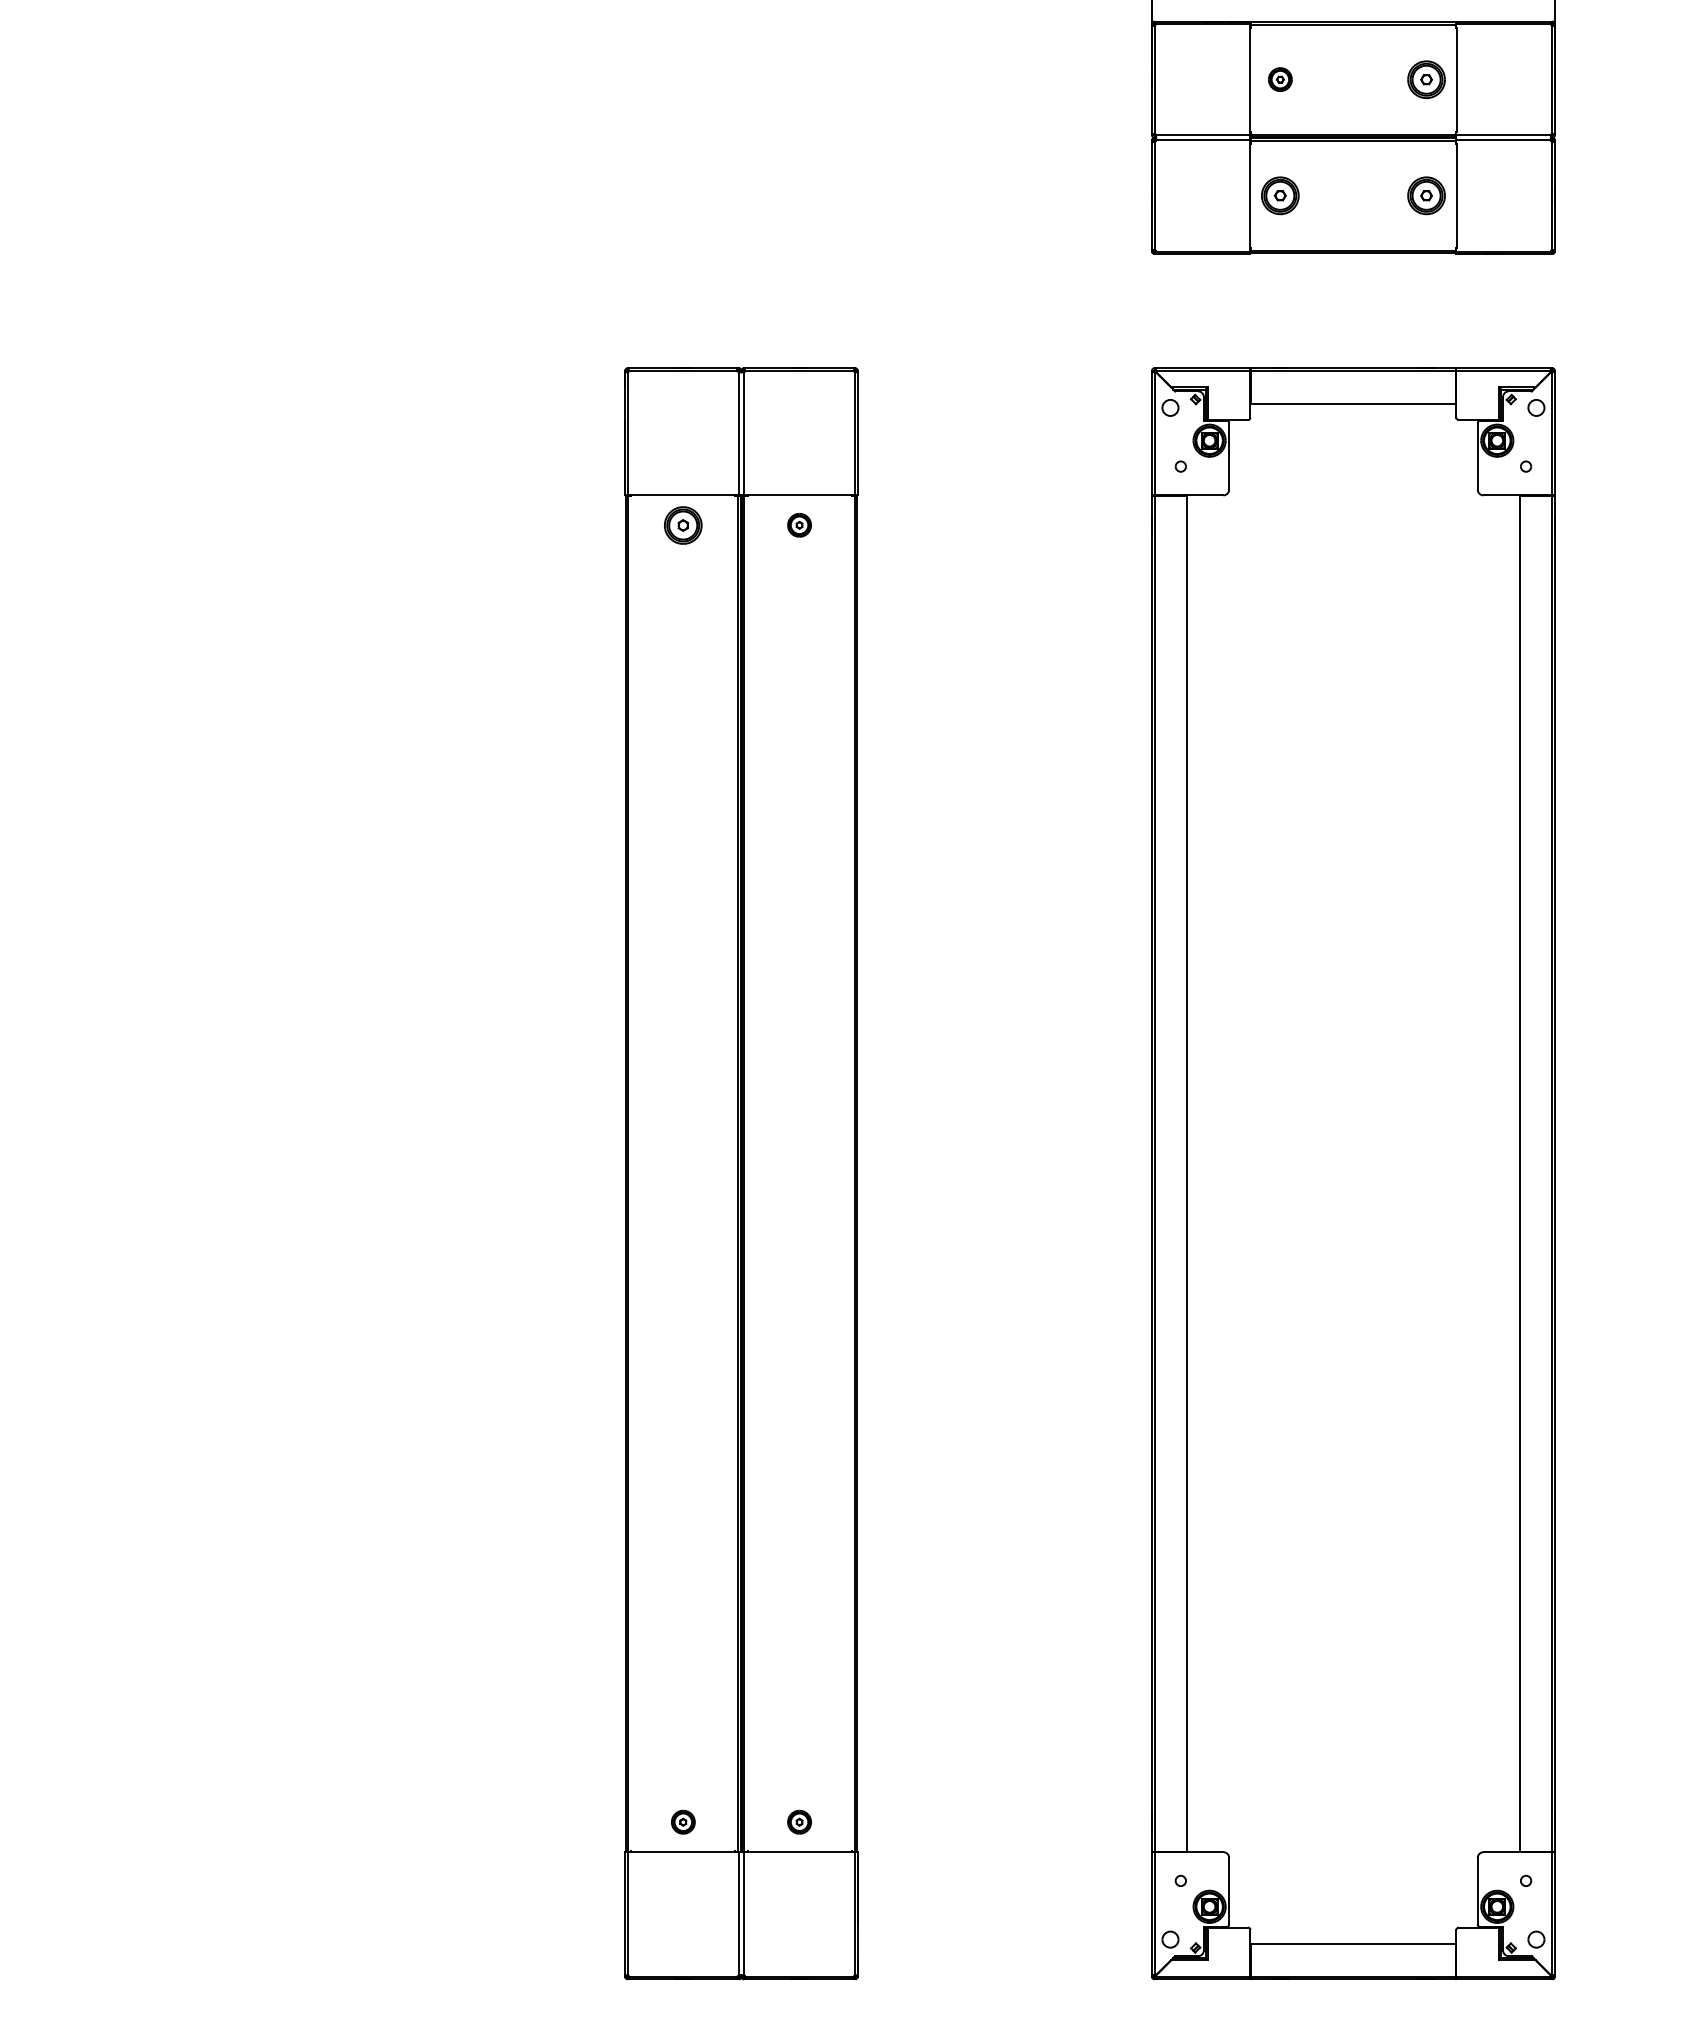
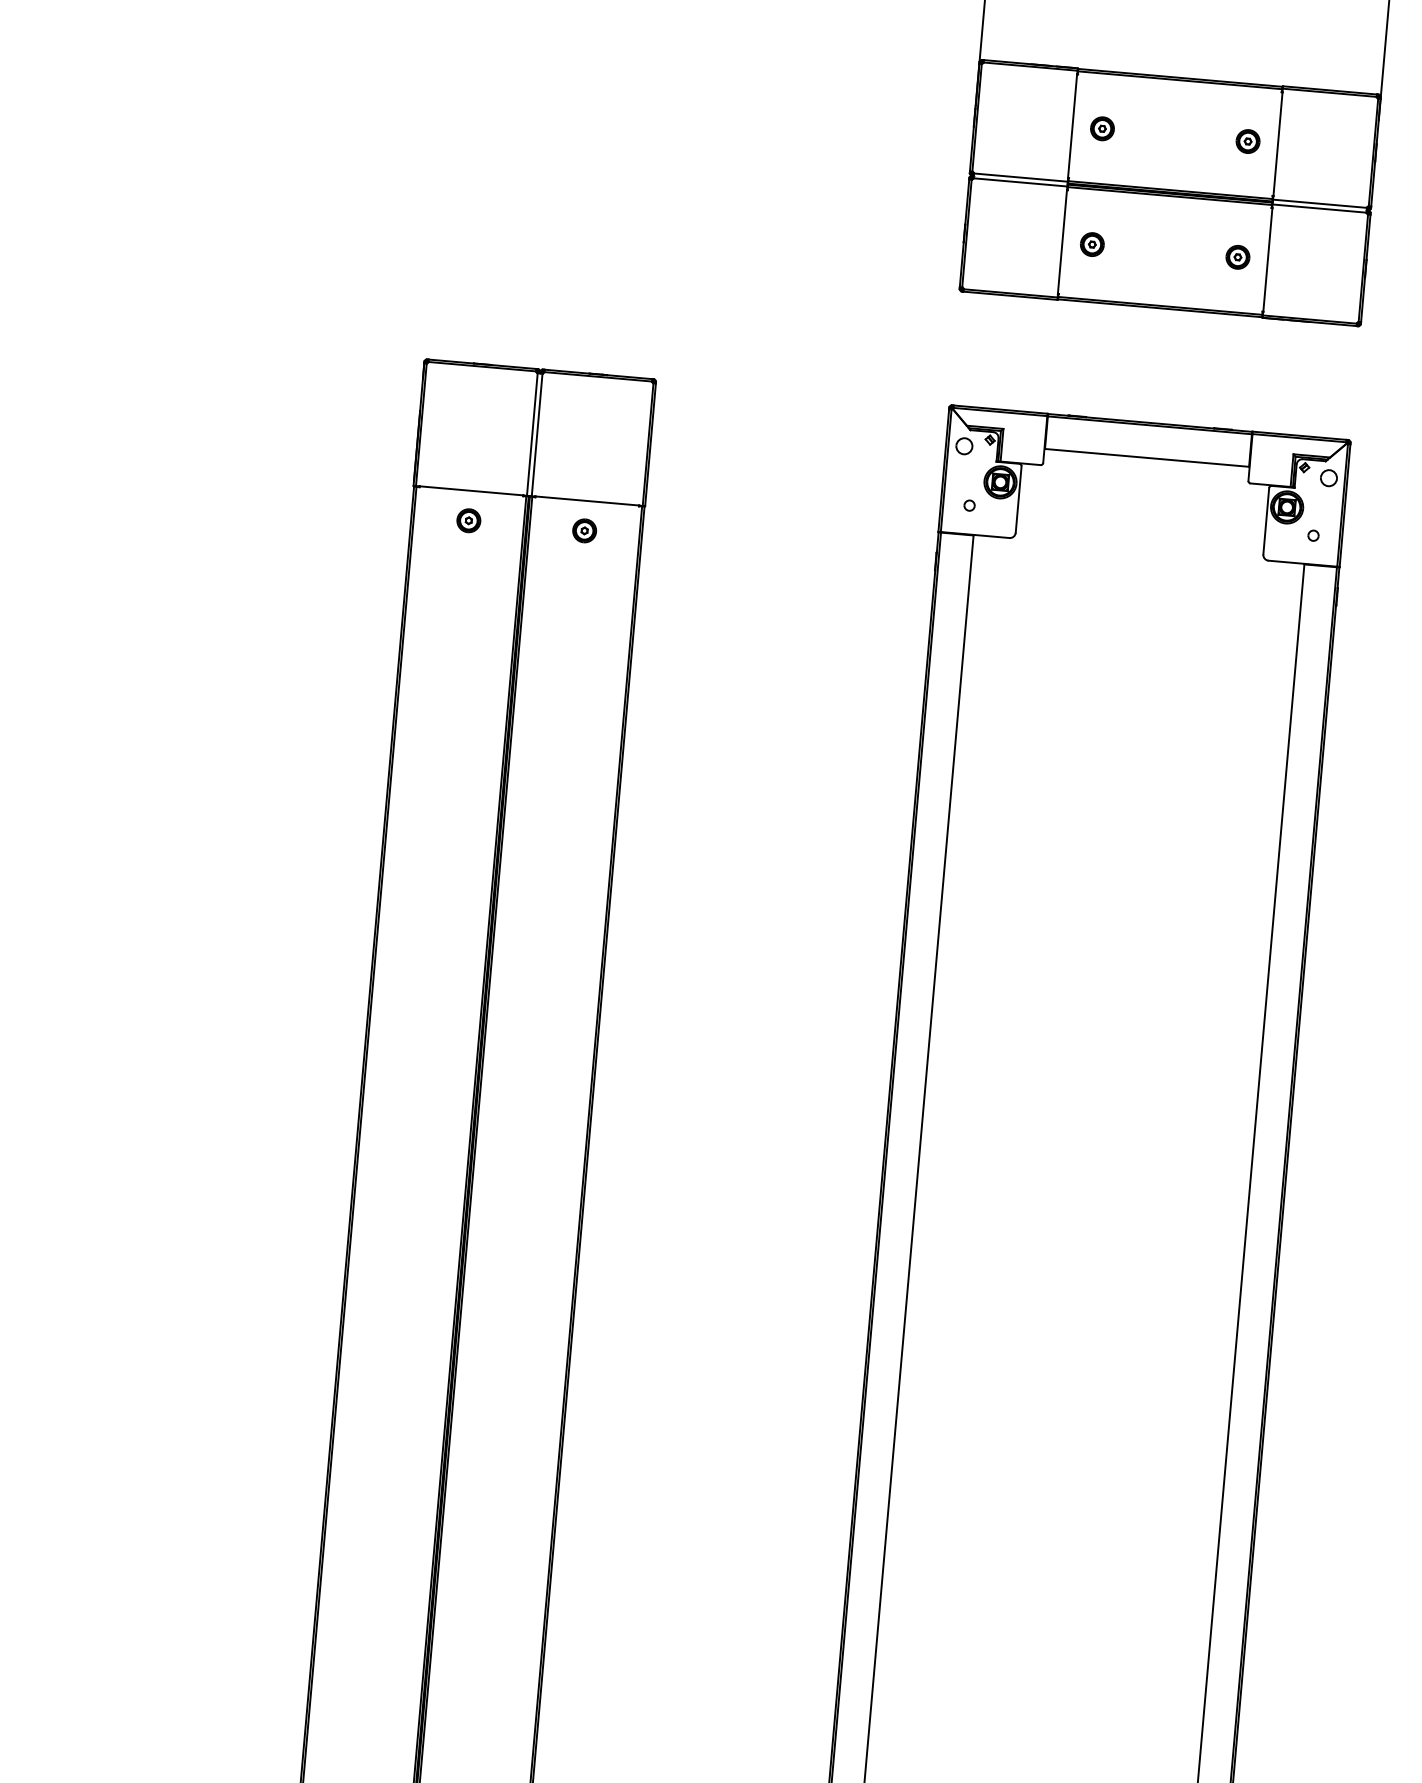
part: (1426, 79) -> (1248, 141), size x0.62
part: (1280, 195) -> (1092, 244), size x0.62
part: (1426, 195) -> (1237, 256), size x0.62
part: (683, 524) -> (469, 519), size x0.62

